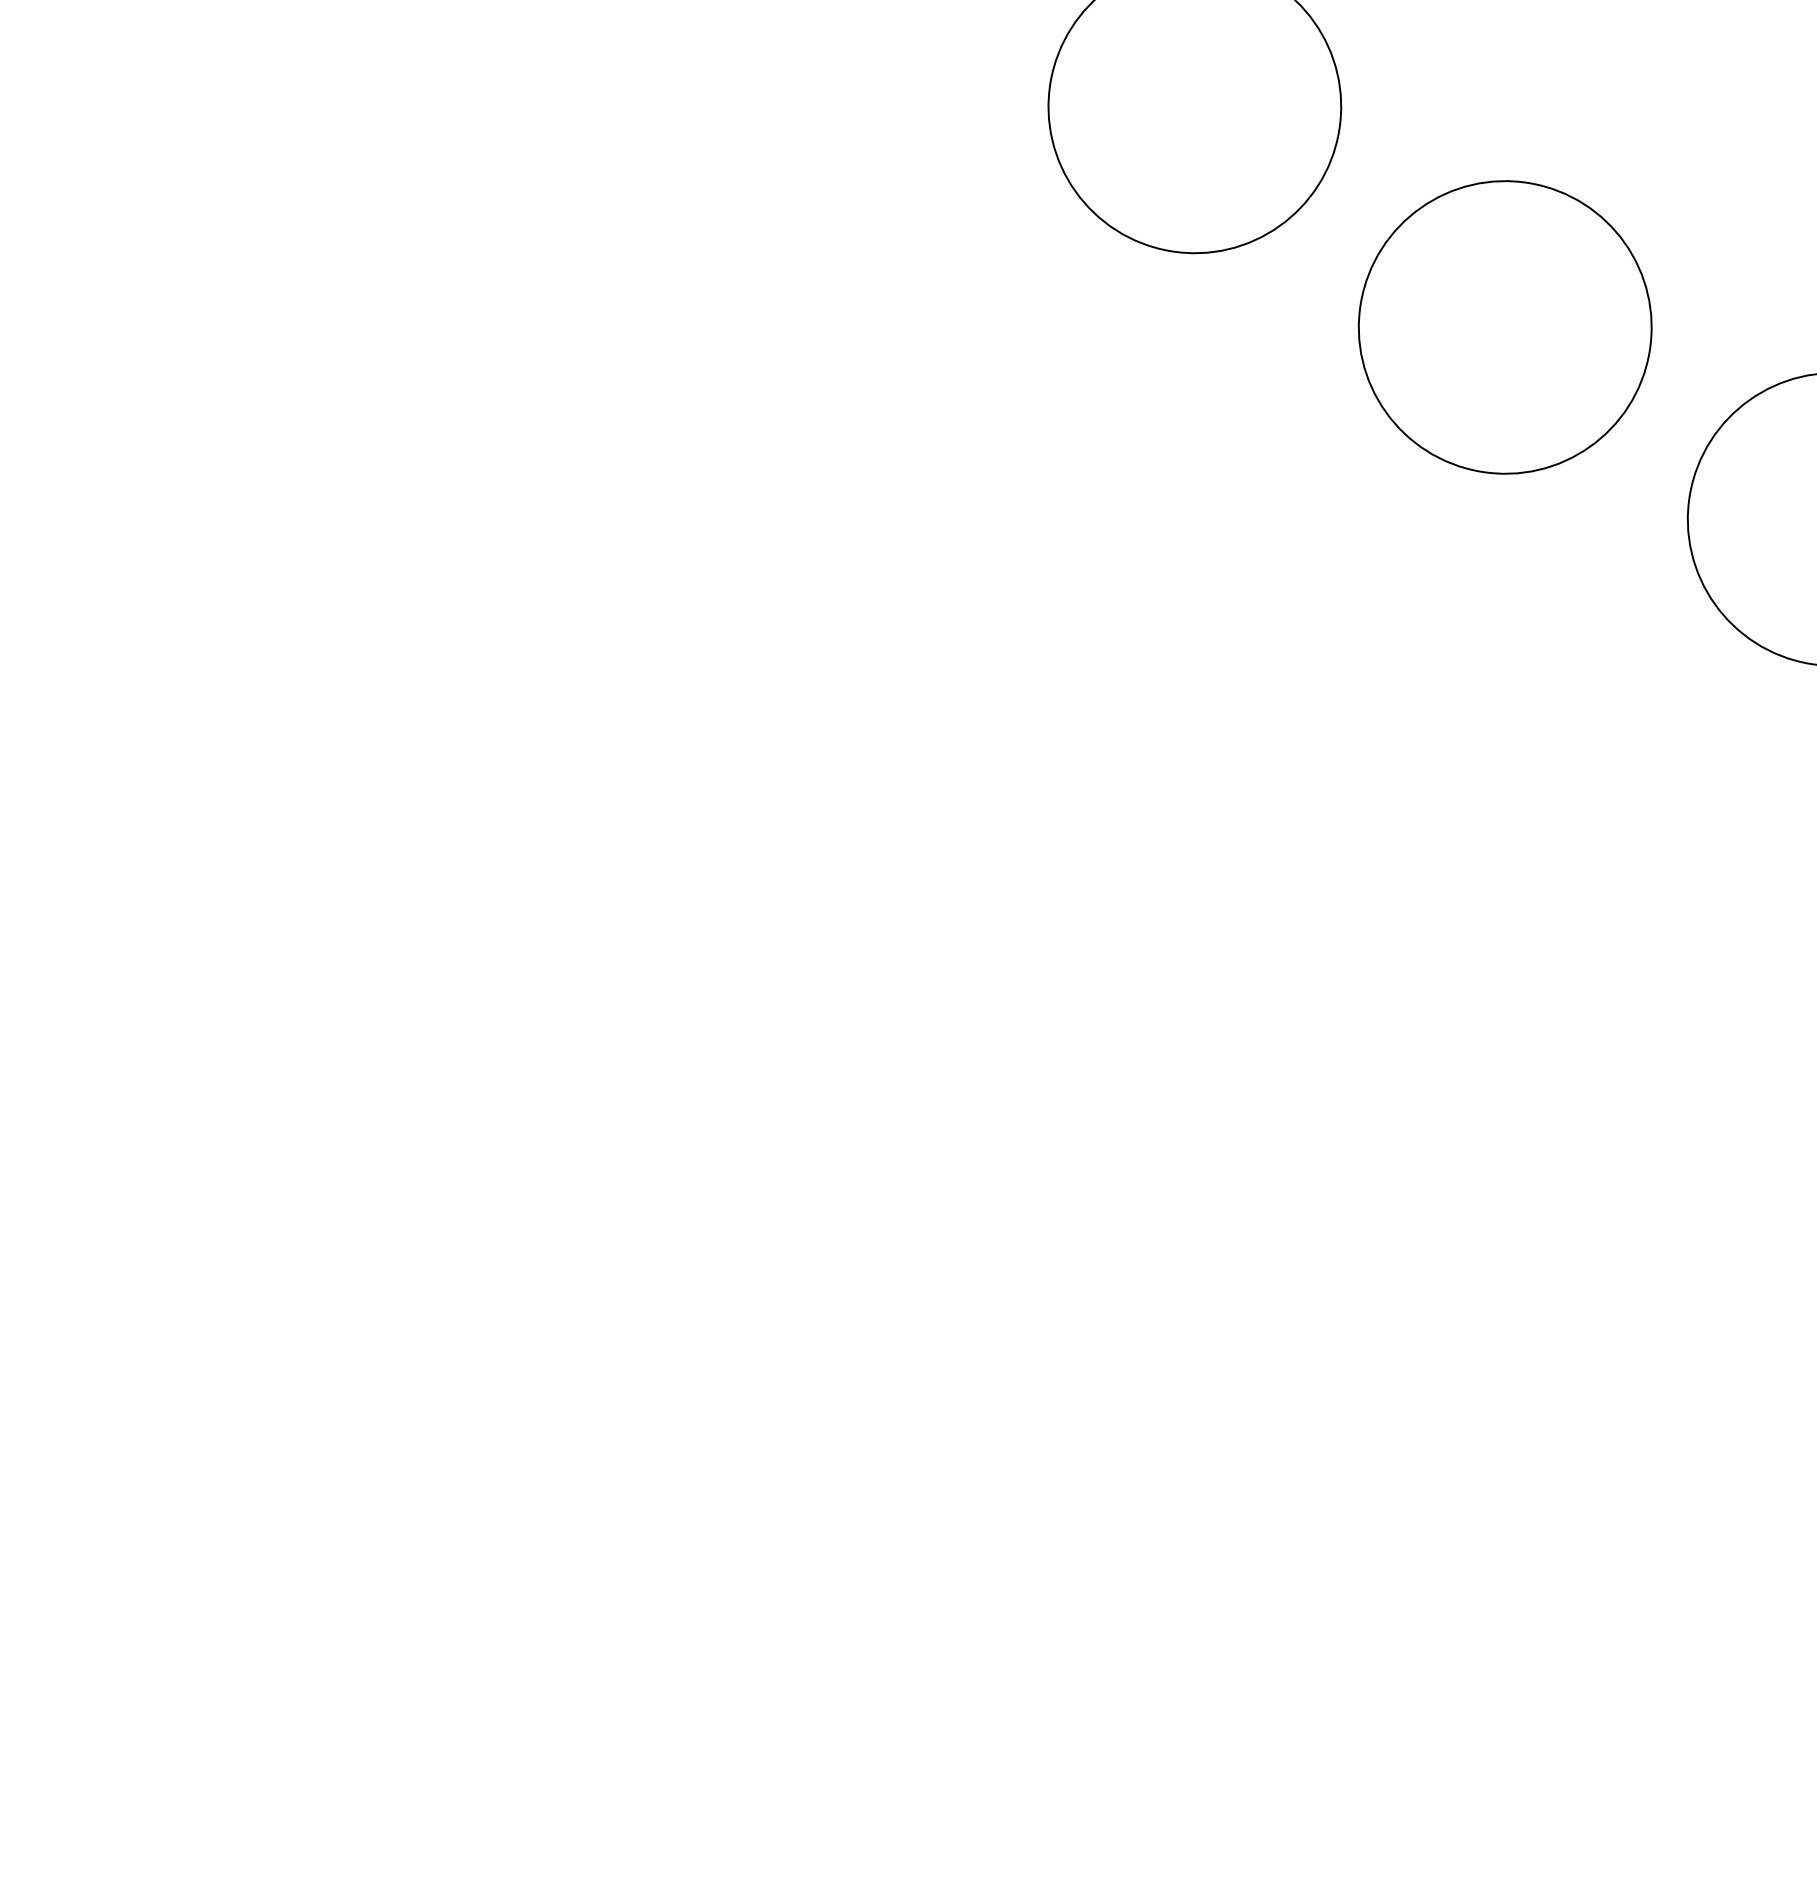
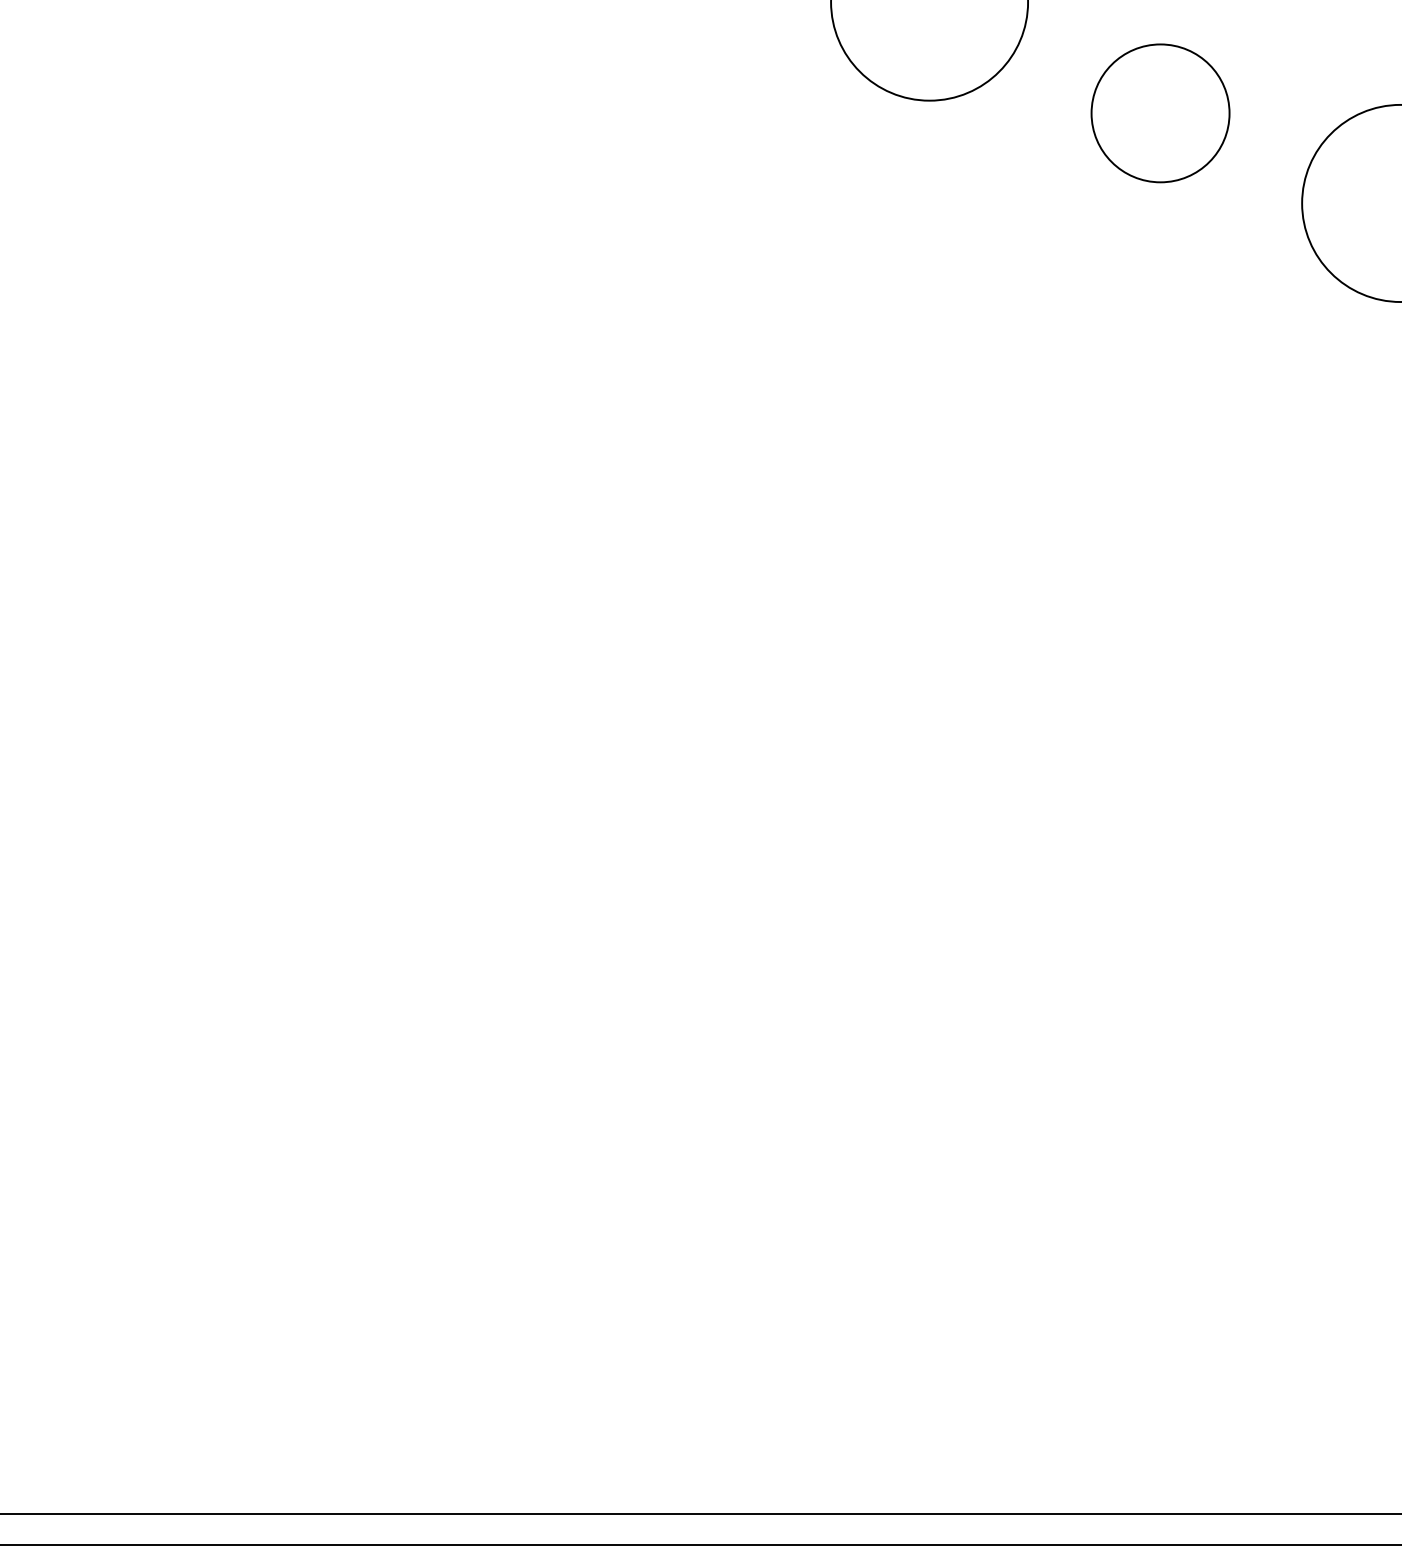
part: (1505, 327) -> (1160, 113), size x0.7

